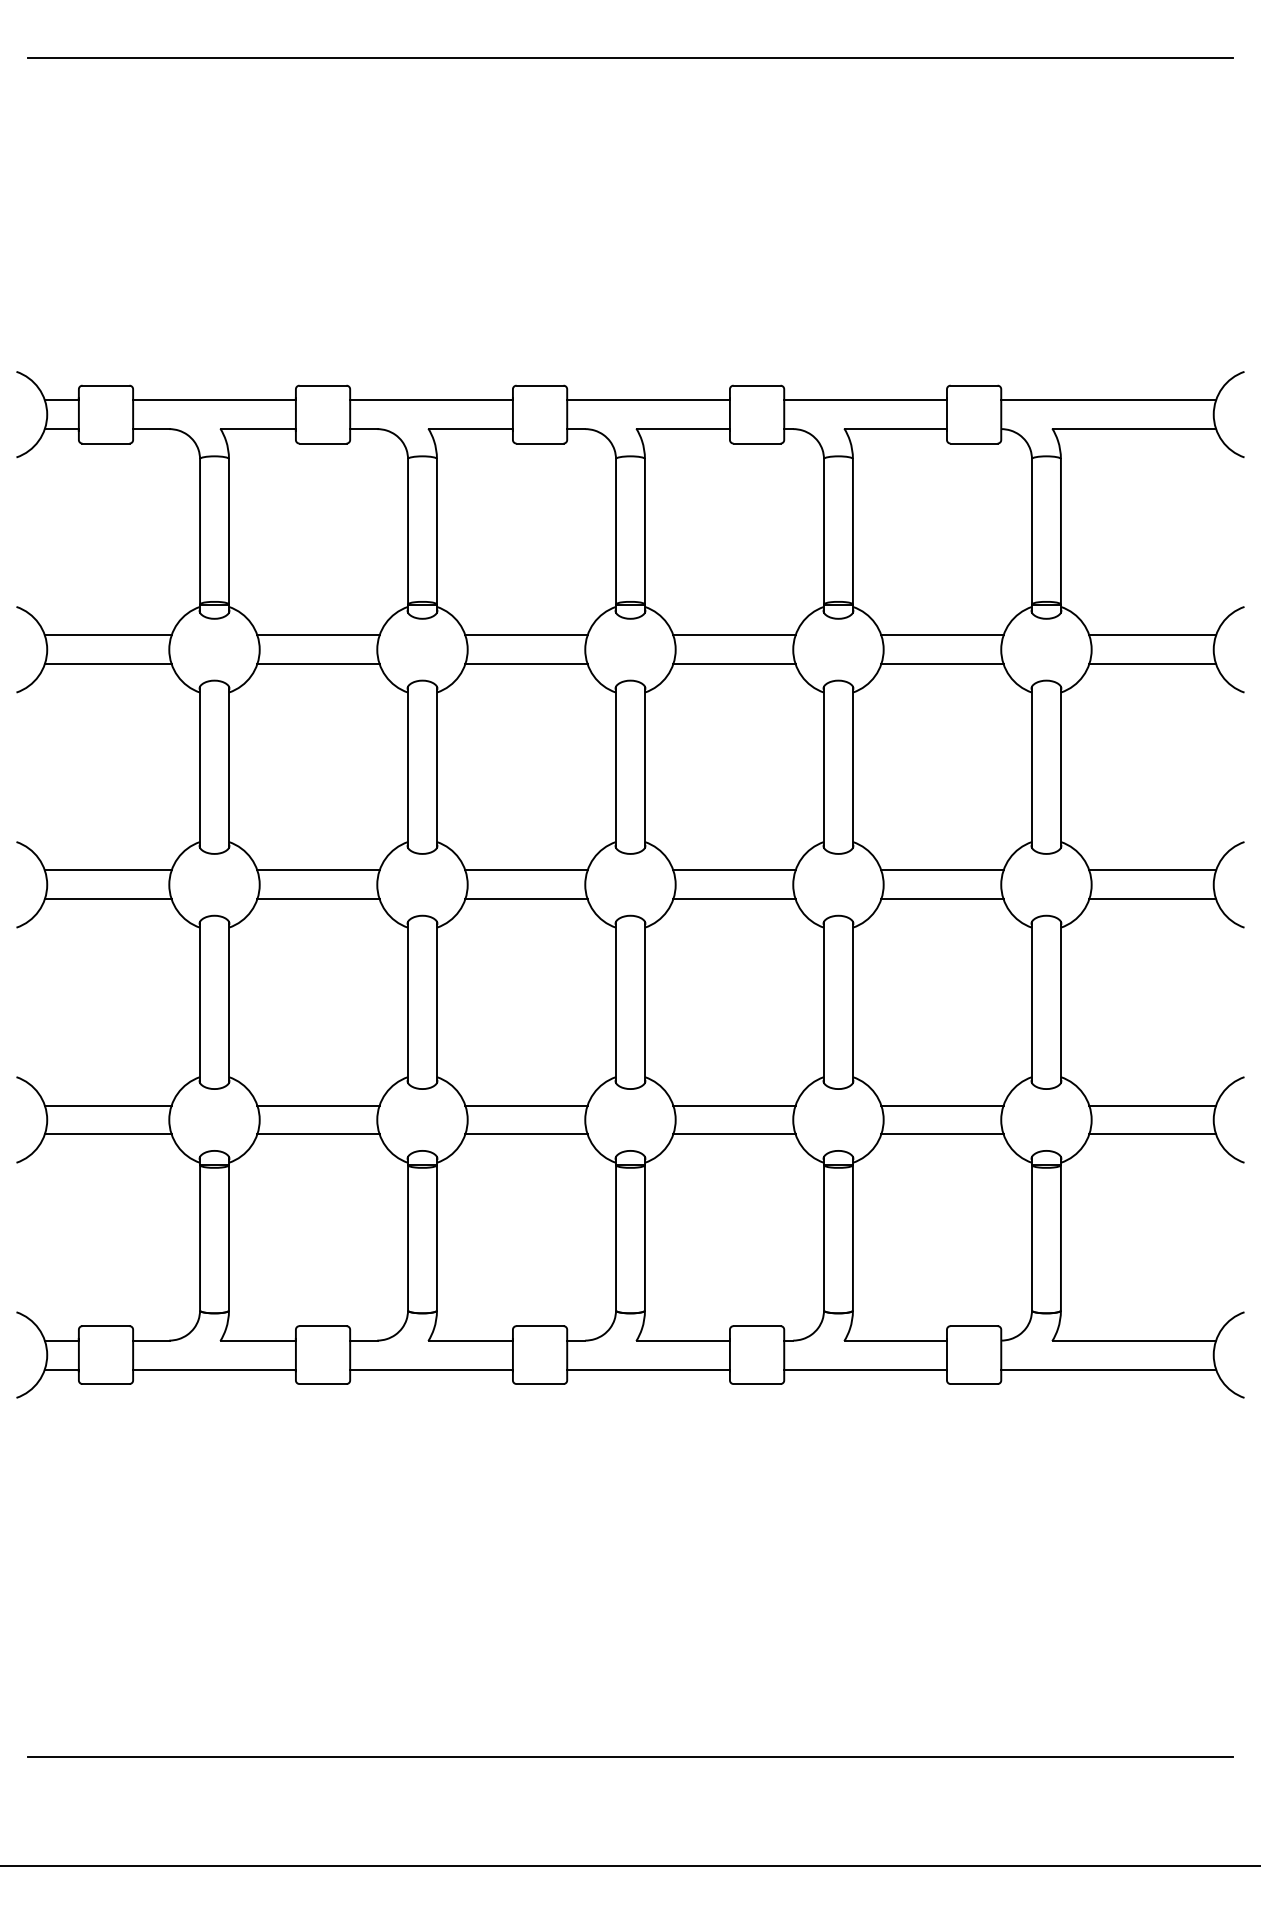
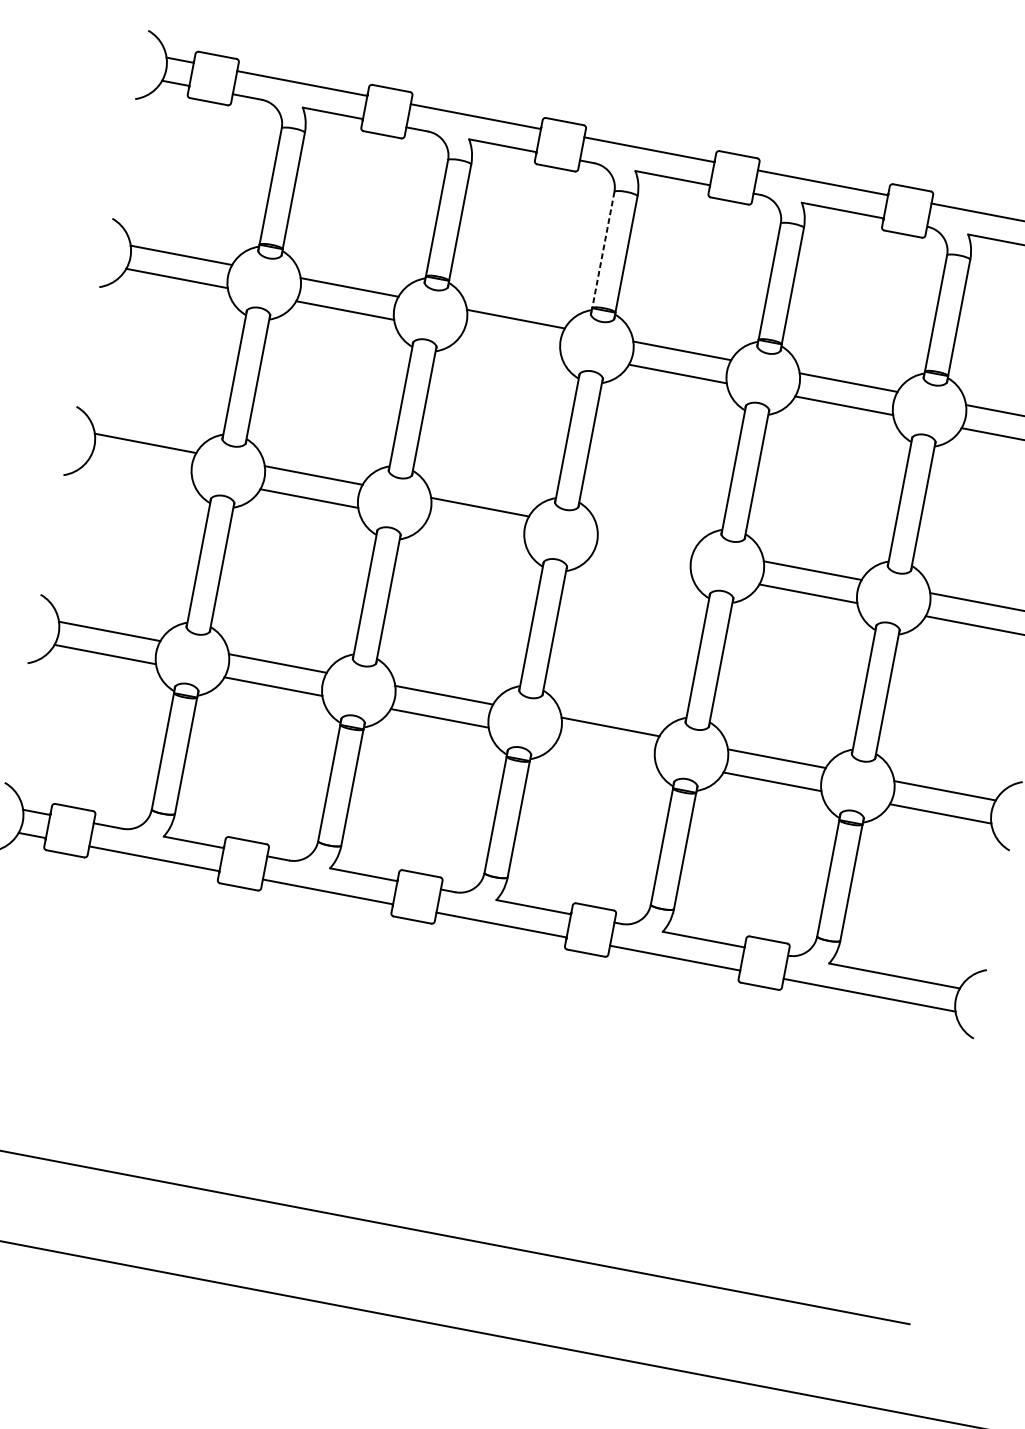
line: (616, 531) -> (603, 249), solid -> dashed
line: (526, 664) -> (511, 342), removed
line: (734, 870) -> (646, 539), removed
line: (107, 899) -> (140, 466), removed
line: (526, 899) -> (475, 530), removed
line: (734, 899) -> (642, 562), removed
line: (734, 1134) -> (606, 750), removed

